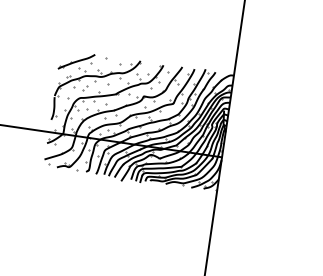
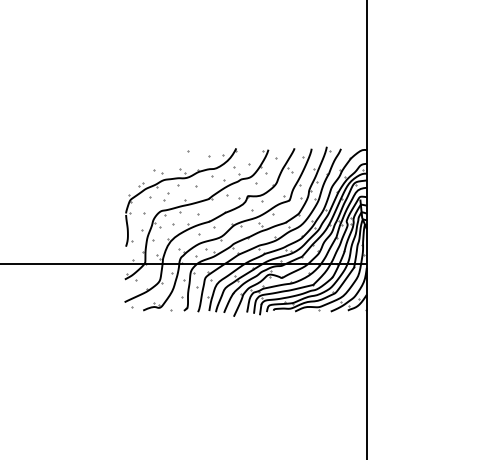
part: (76, 61) -> (148, 162), removed

